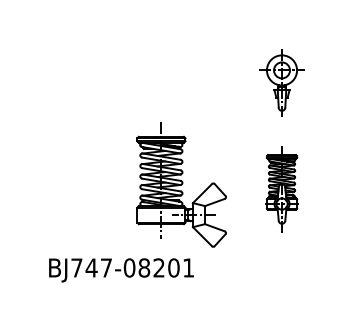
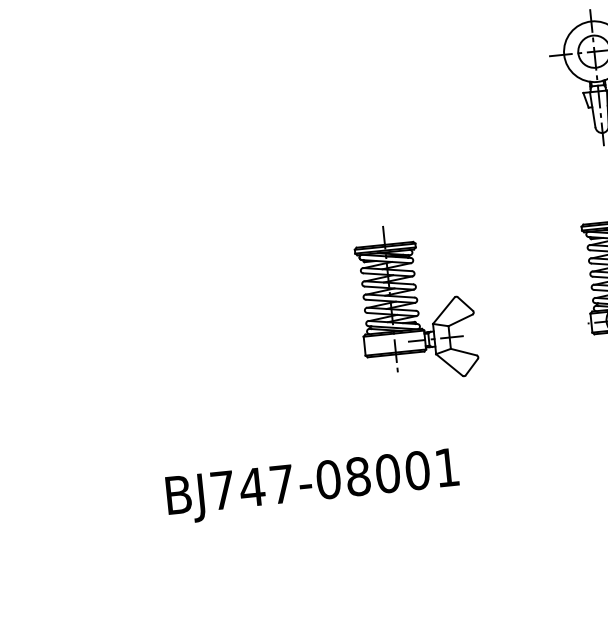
part: (181, 185) -> (416, 303), size x0.62
text: (158, 267) -> (386, 472), BJ747-08201 -> BJ747-08001

